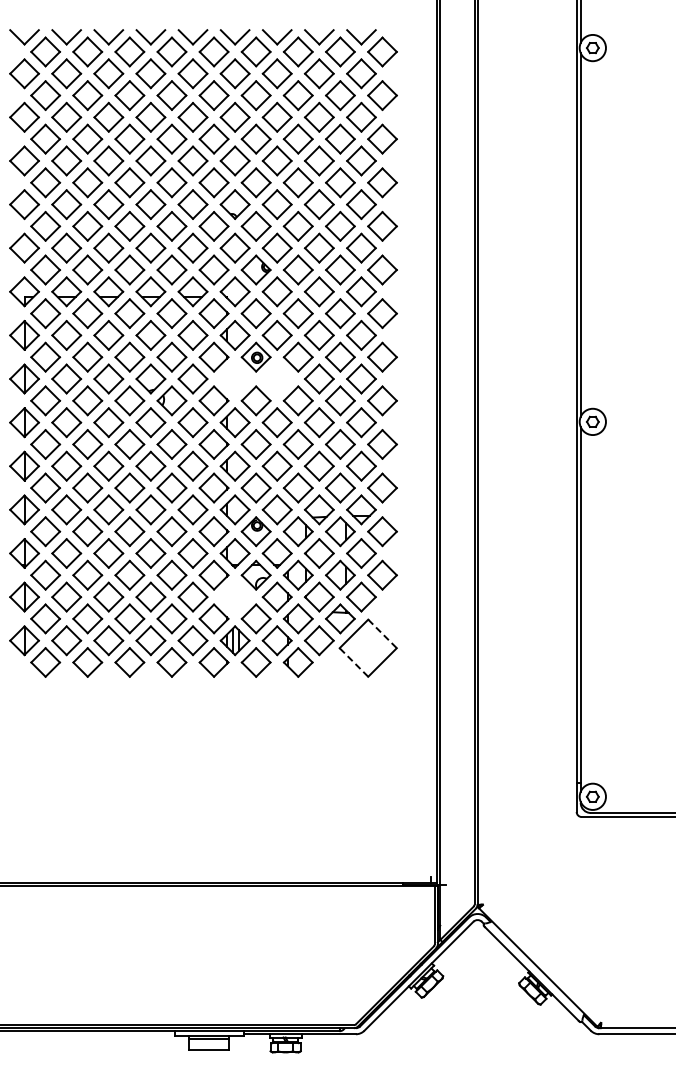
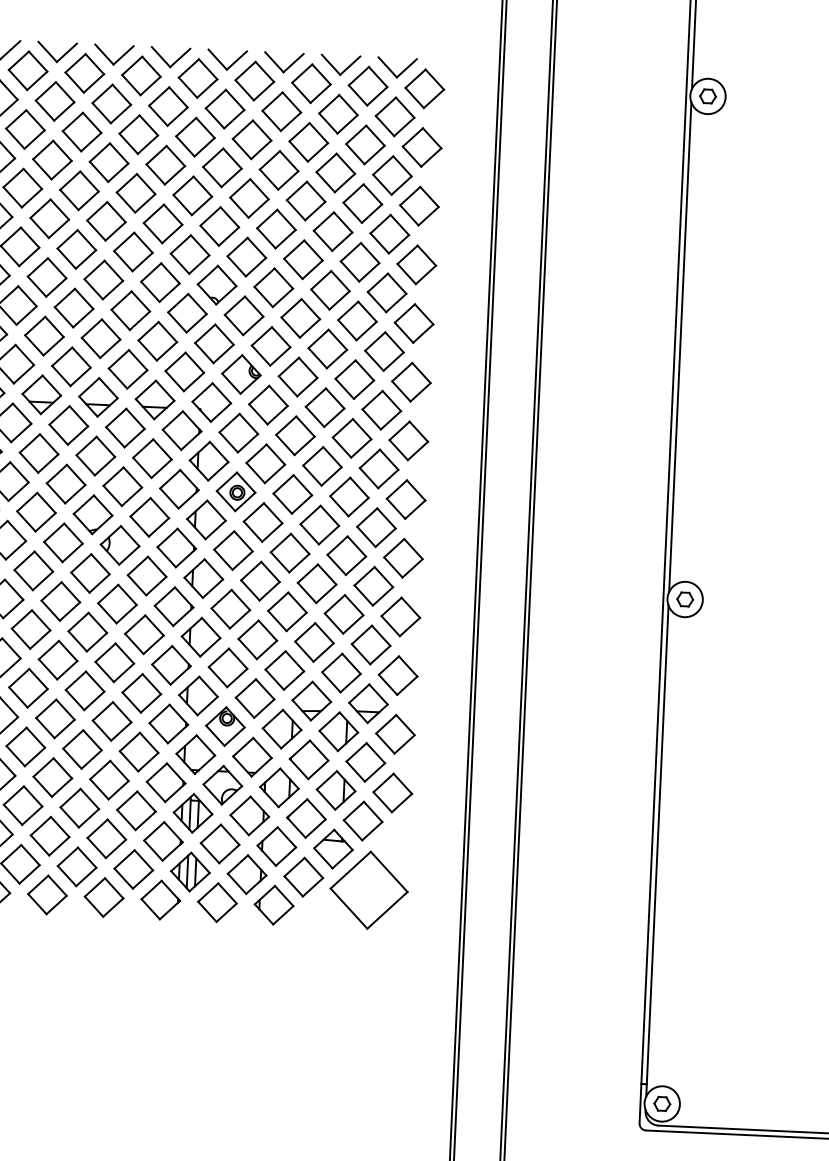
part: (234, 378) -> (205, 519), added
part: (276, 378) -> (262, 521), added
part: (234, 596) -> (192, 812), added
line: (382, 634) -> (389, 872), dashed -> solid
line: (353, 662) -> (348, 908), dashed -> solid

